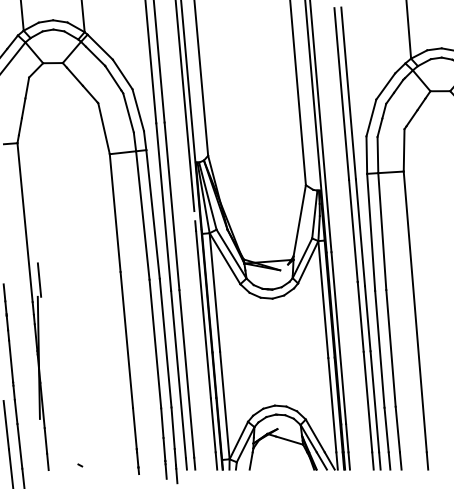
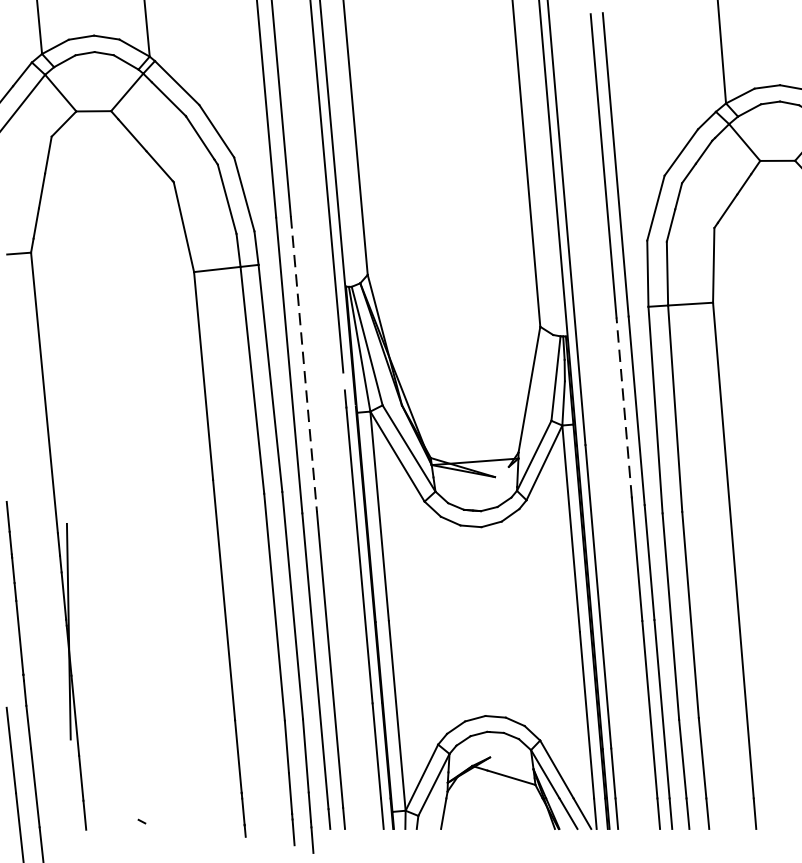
line: (172, 206) -> (304, 364), solid -> dashed
line: (353, 230) -> (624, 406), solid -> dashed
line: (39, 279) -> (69, 493), removed

